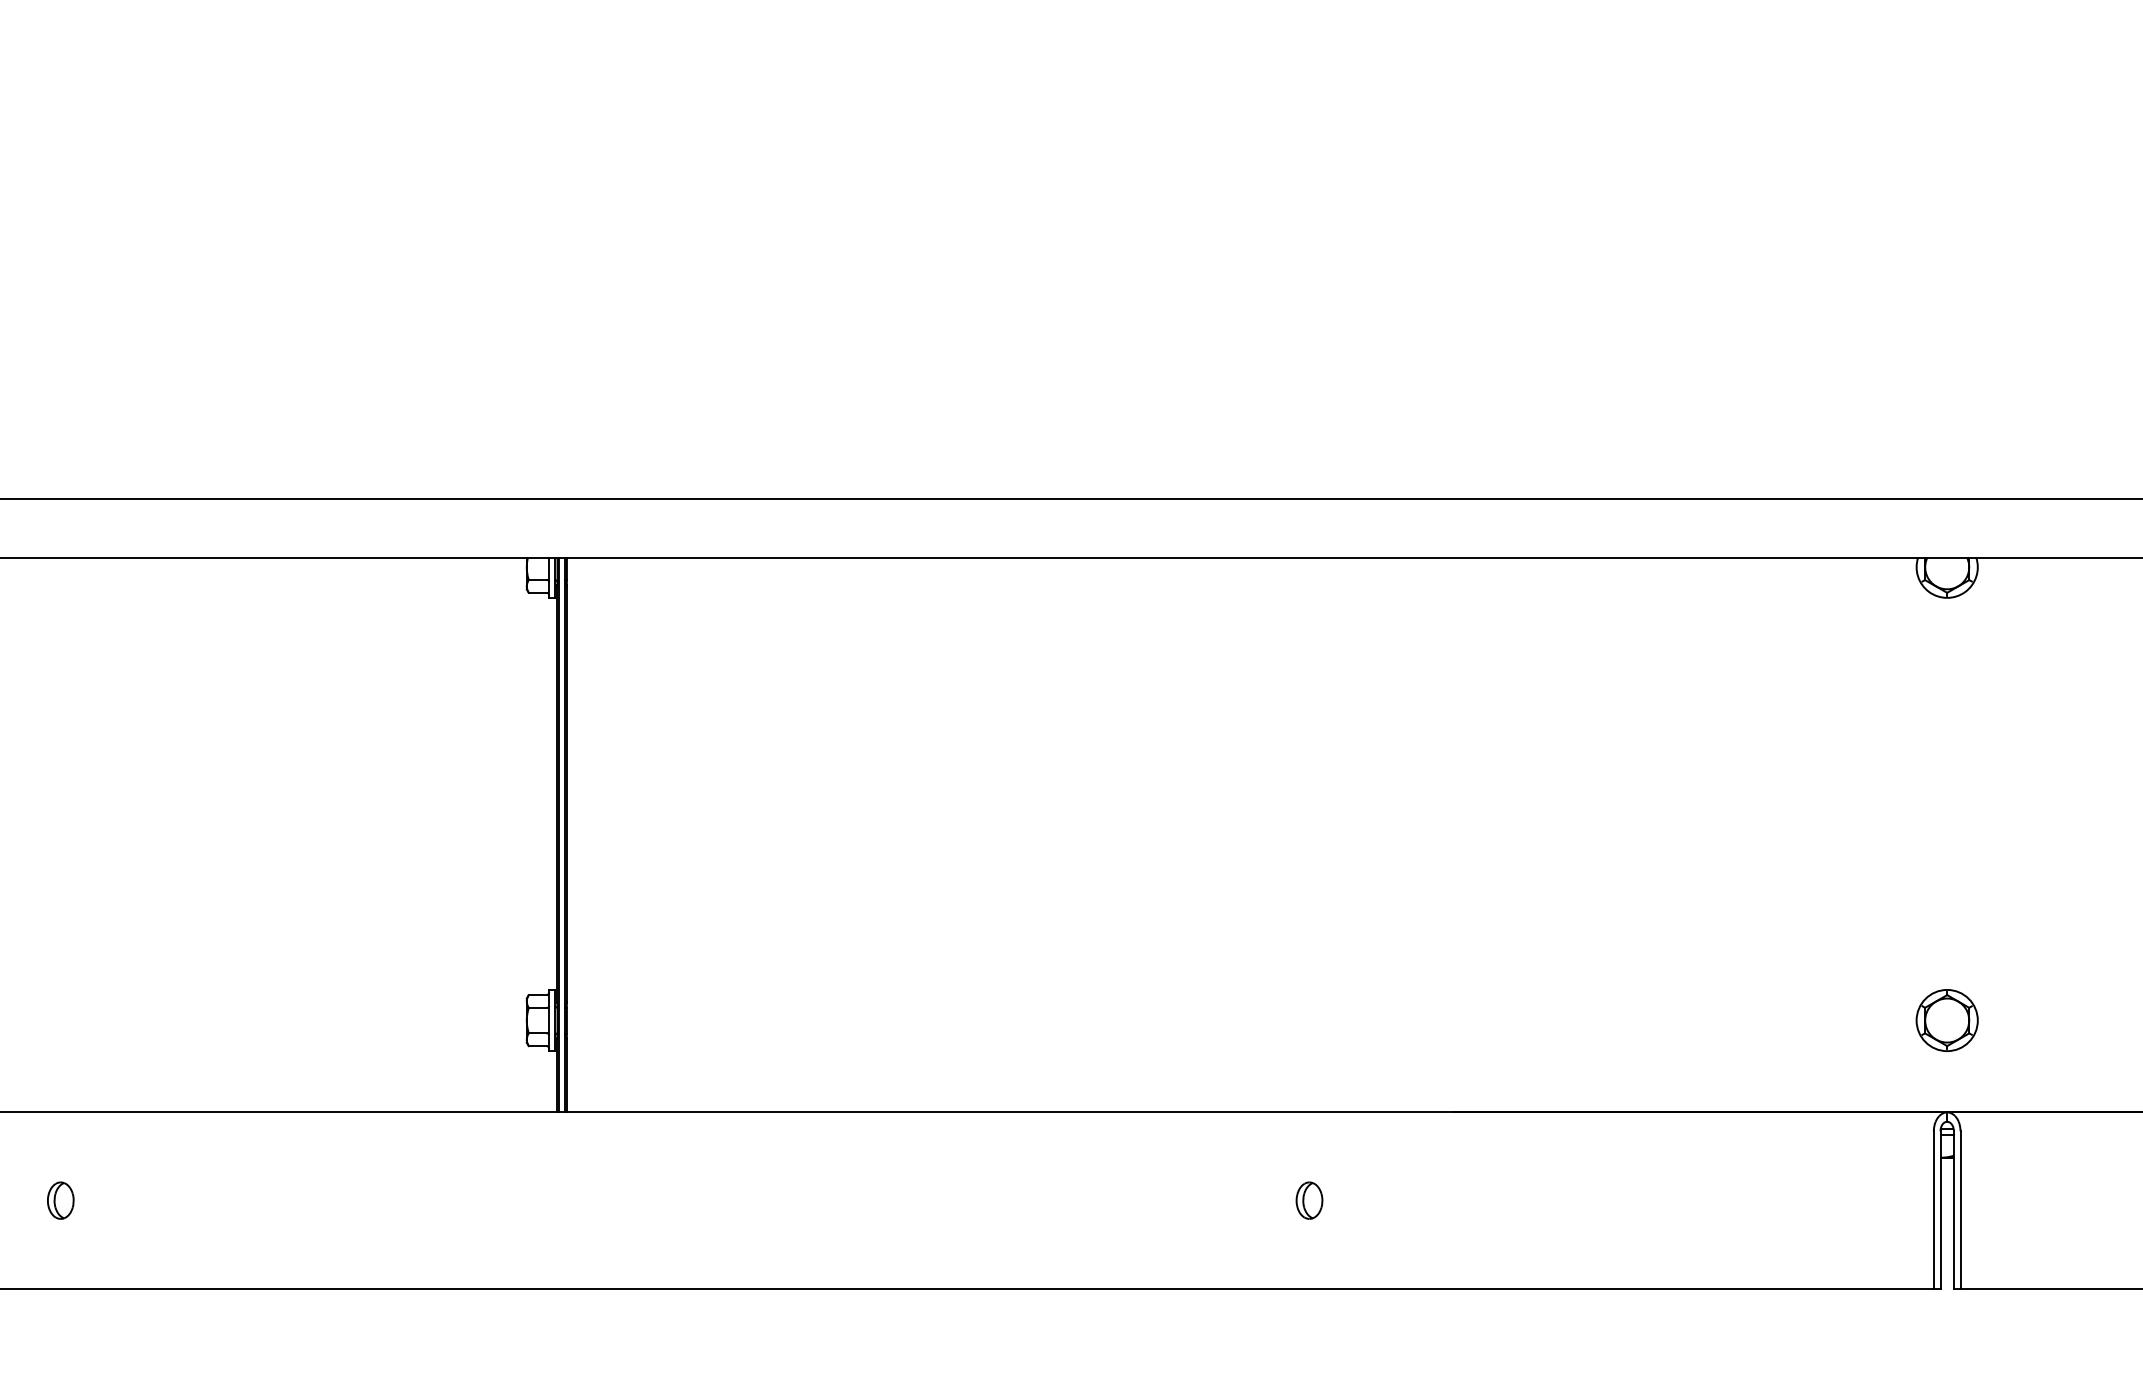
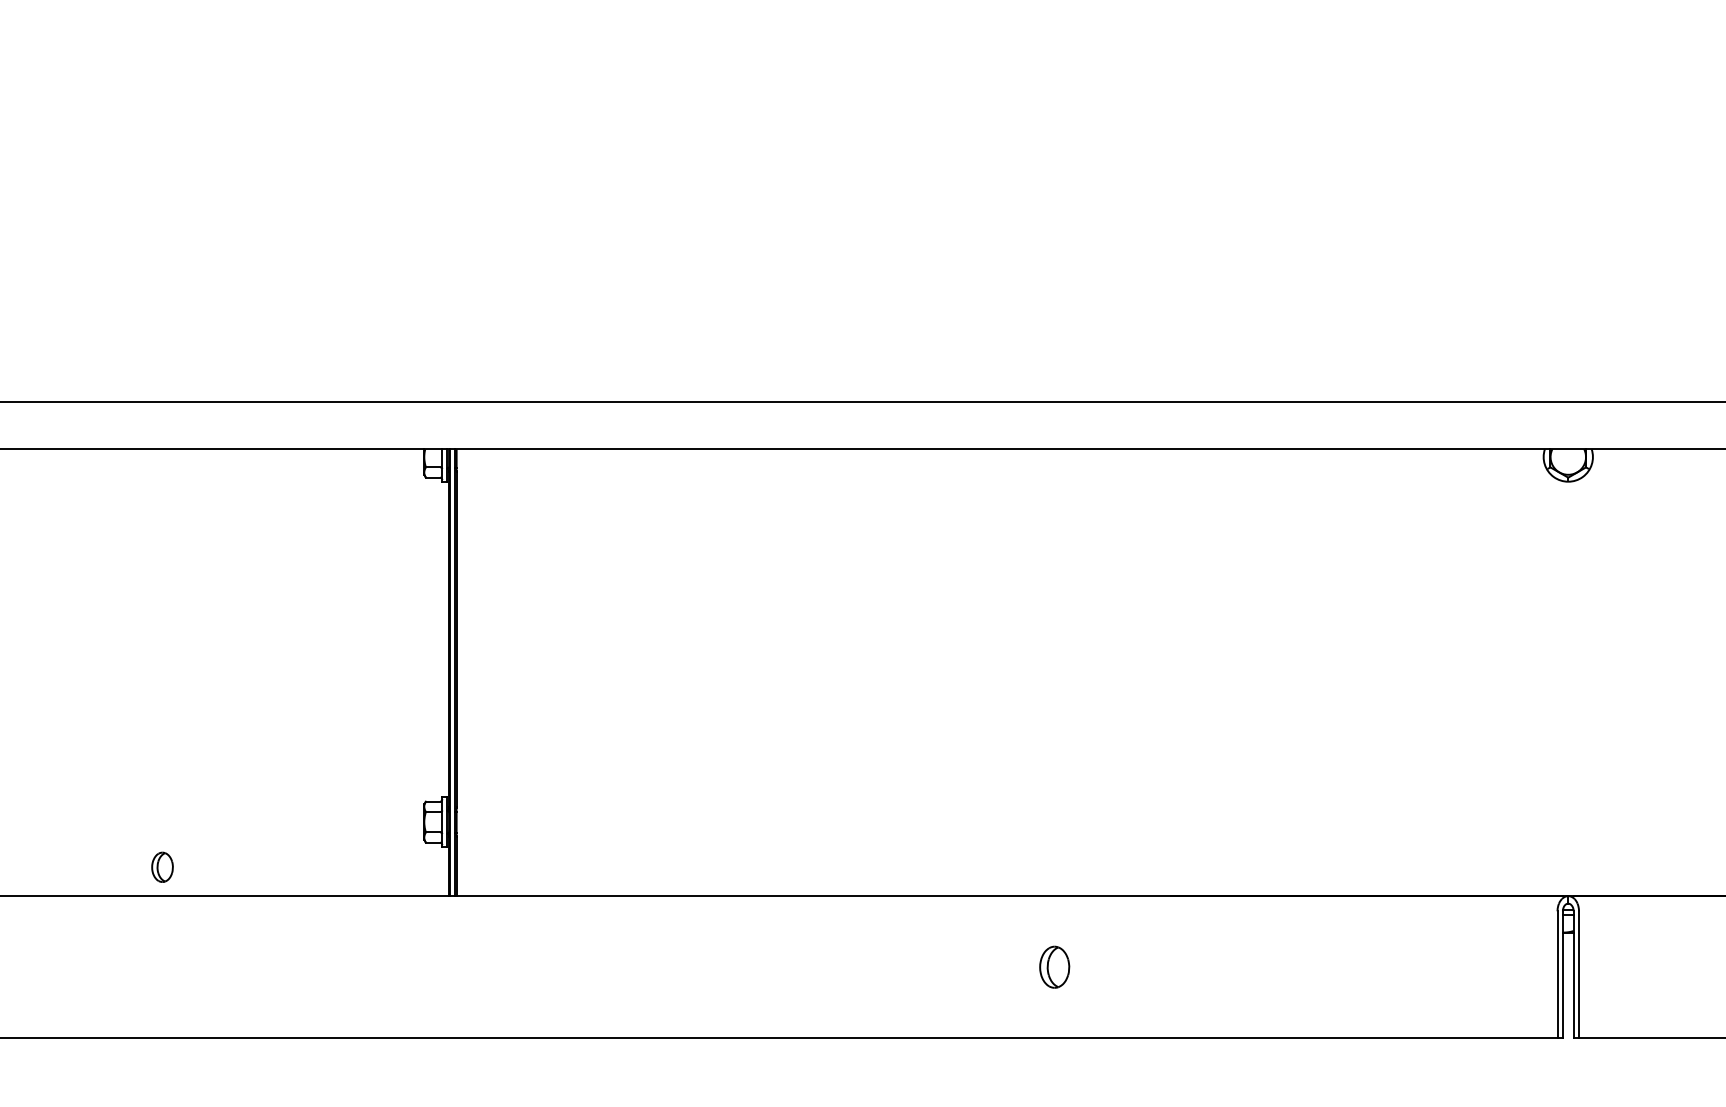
part: (1946, 1020) -> (1567, 822), removed
part: (60, 1200) -> (162, 867), moved
part: (1309, 1200) -> (1054, 967), size x1.4

